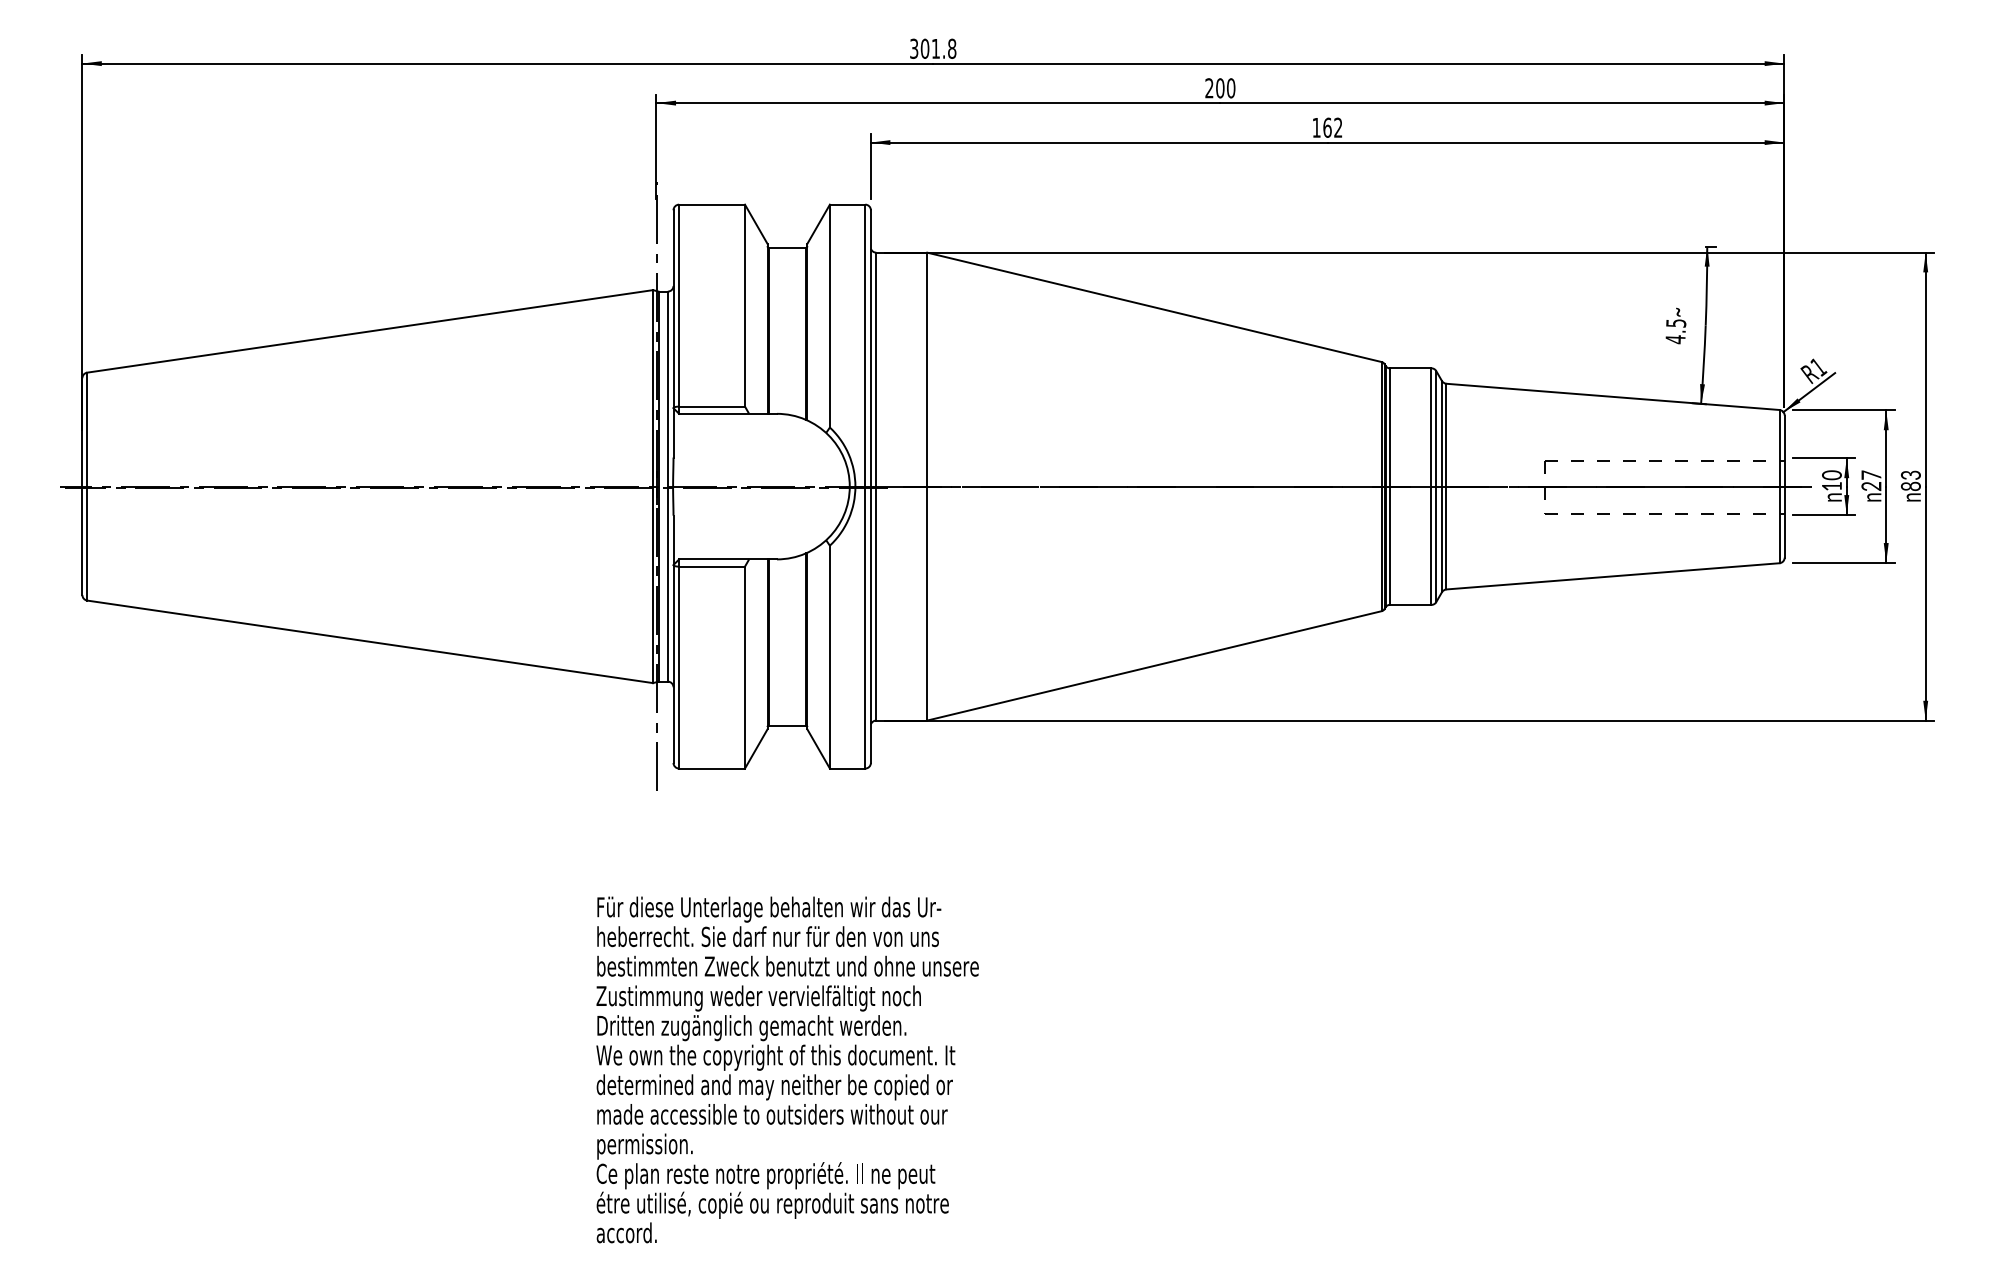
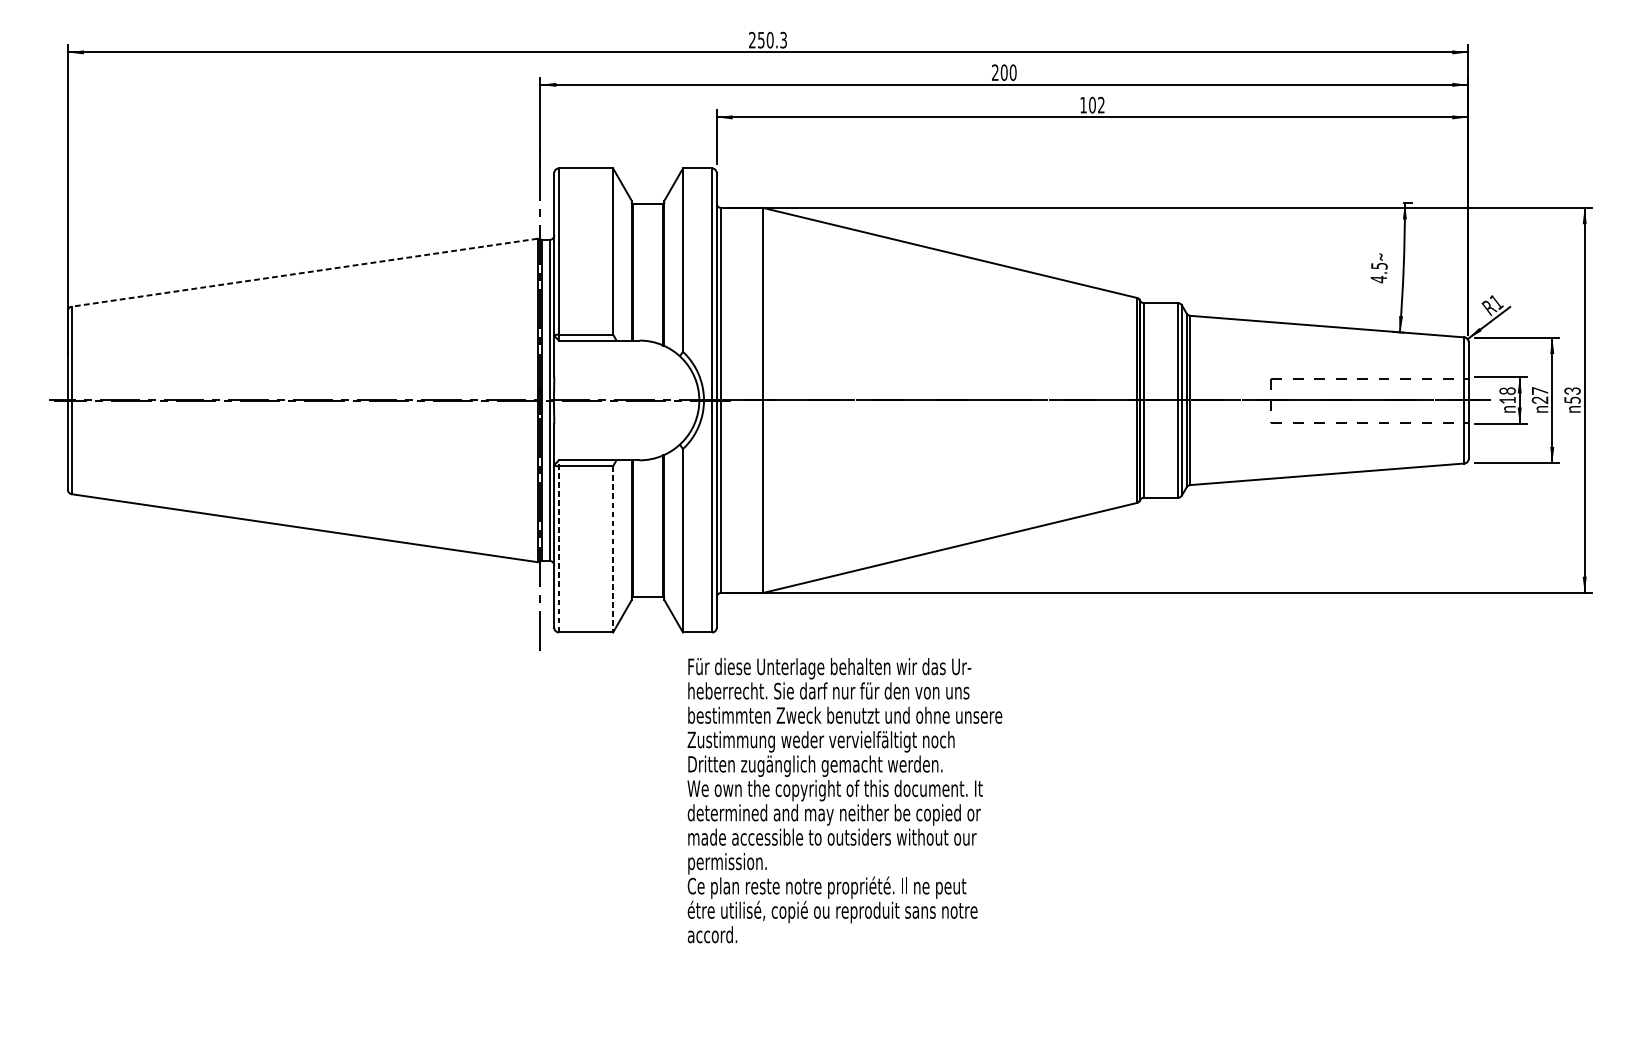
text: (933, 48) -> (768, 39), 301.8 -> 250.3
text: (1327, 127) -> (1092, 104), 162 -> 102
line: (370, 331) -> (304, 272), solid -> dashed
text: (1832, 475) -> (1508, 391), 10 -> 18
text: (1910, 486) -> (1572, 400), 83 -> 53
line: (679, 663) -> (559, 546), solid -> dashed
line: (745, 667) -> (613, 549), solid -> dashed
text: (787, 1069) -> (844, 800), moved

